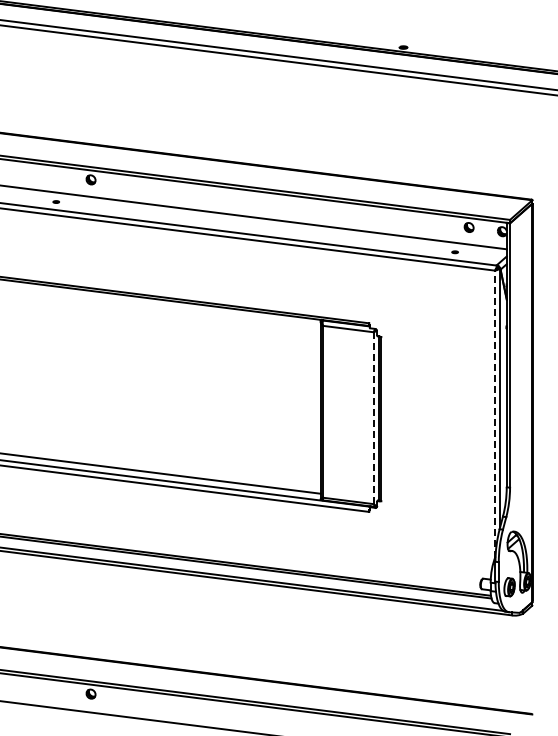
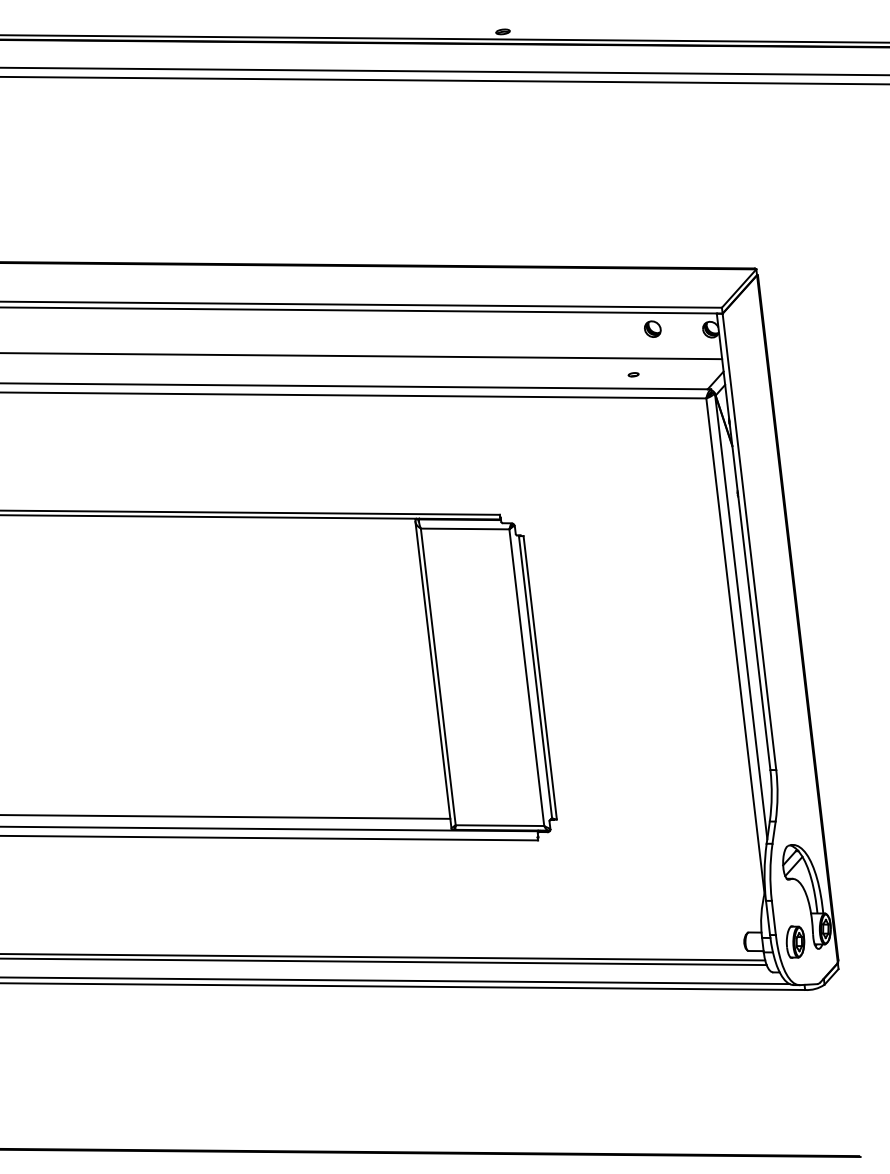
line: (495, 414) -> (736, 646), dashed -> solid
line: (373, 418) -> (526, 678), dashed -> solid

